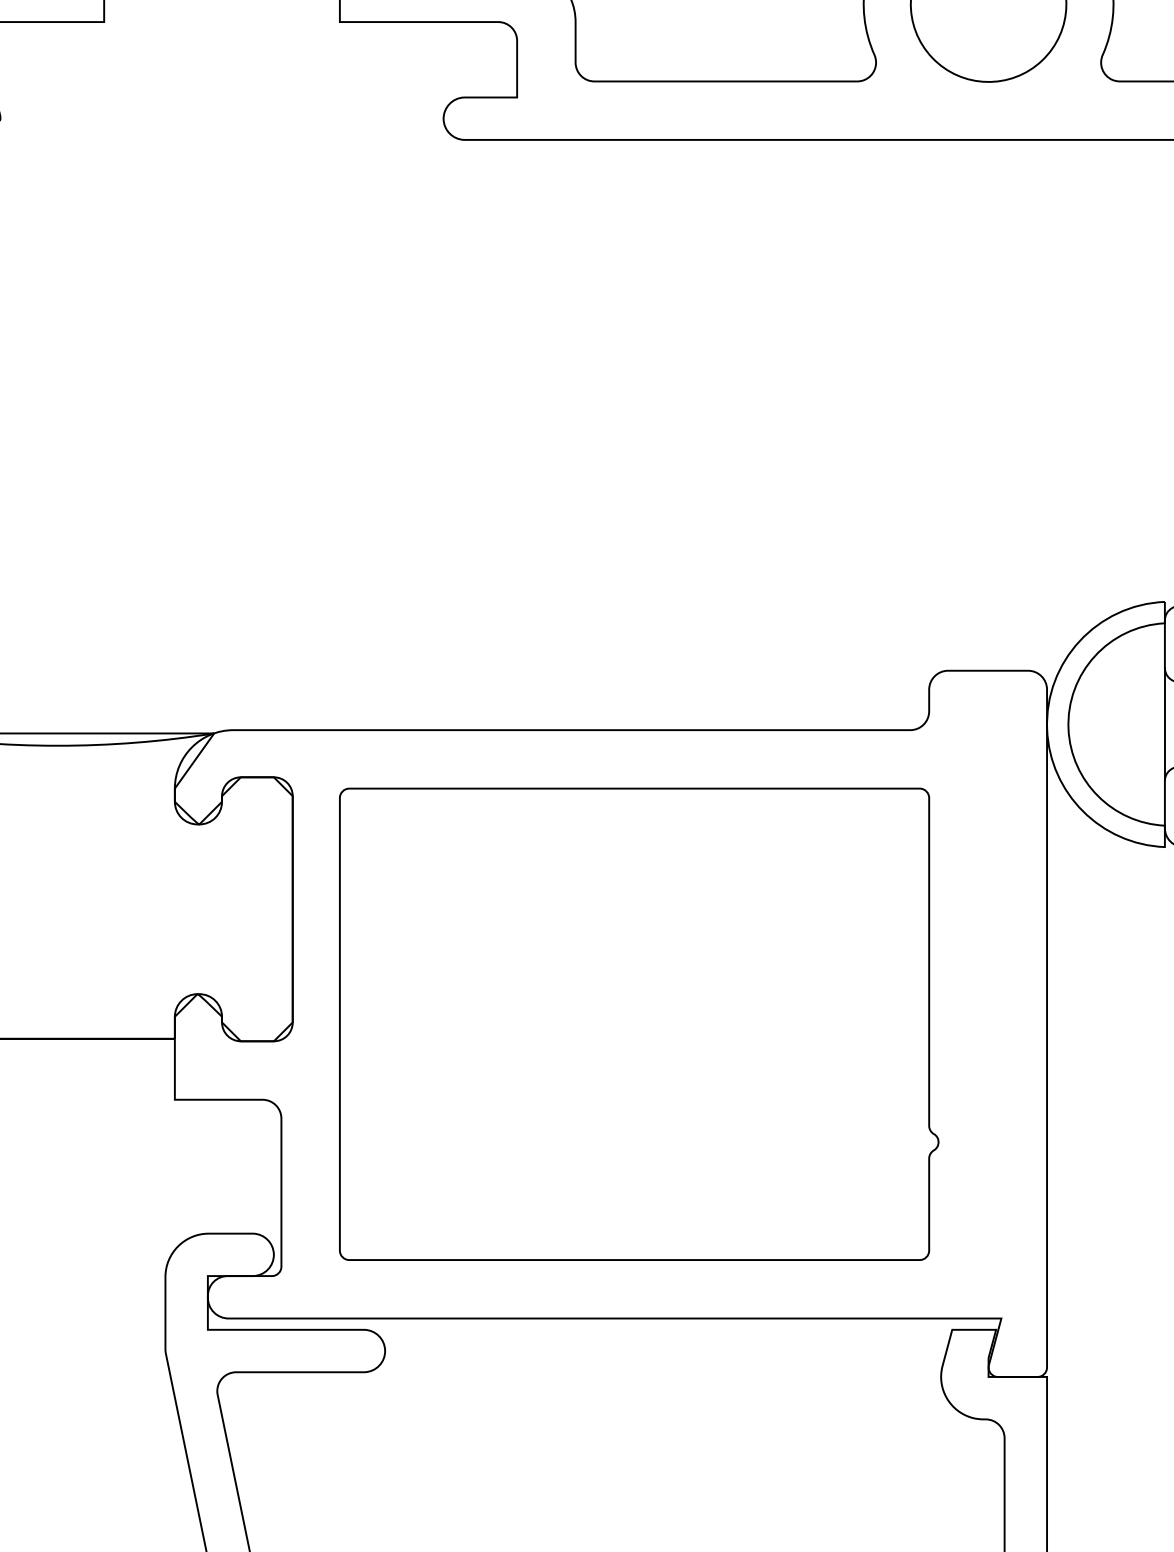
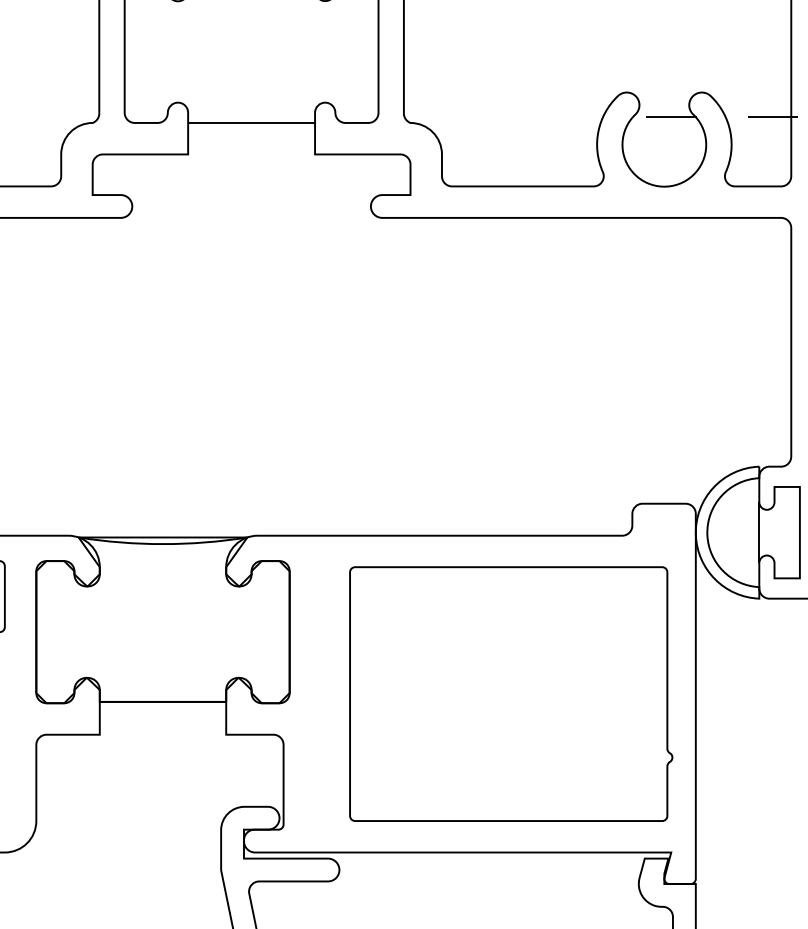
part: (639, 1023) -> (511, 693), moved

